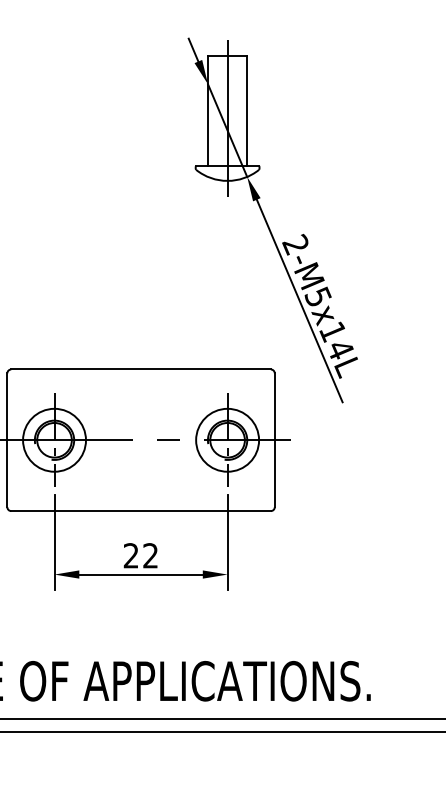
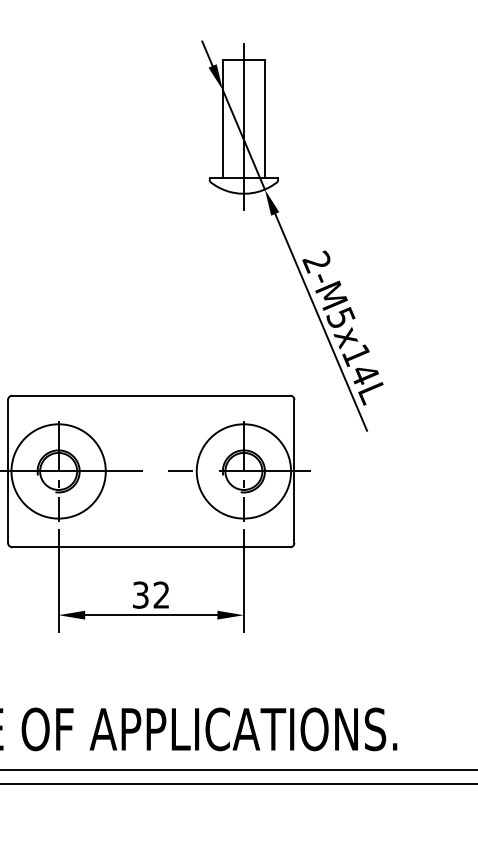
circle: (54, 440) -> (58, 471), size x1.4
circle: (227, 440) -> (243, 471), size x1.4
text: (130, 555) -> (140, 594), 22 -> 32

